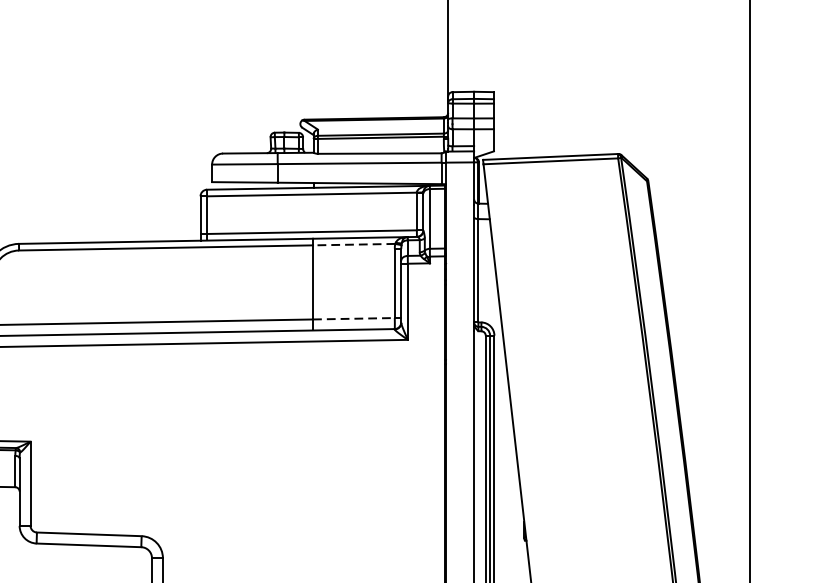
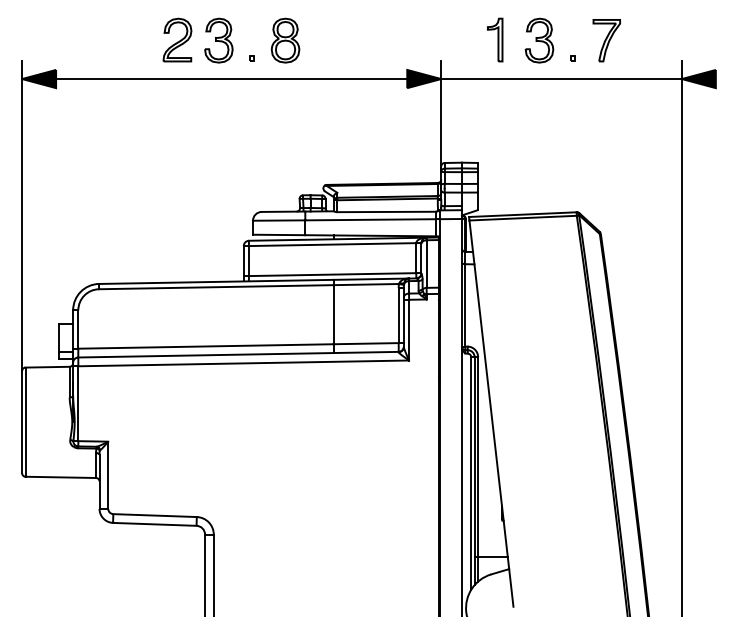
line: (354, 244) -> (366, 284), dashed -> solid
line: (354, 318) -> (366, 343), dashed -> solid

